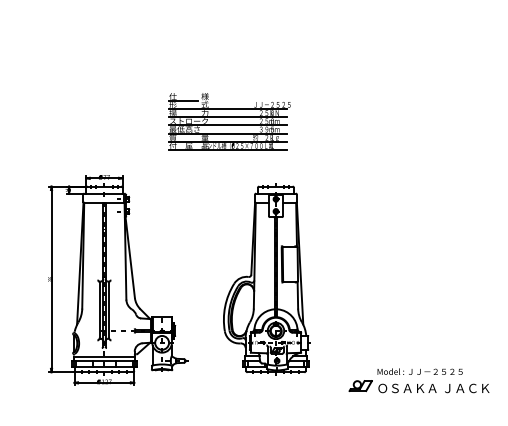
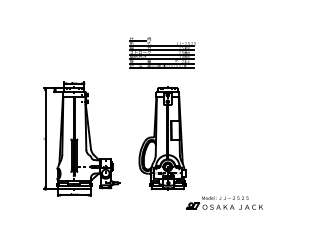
part: (229, 121) -> (162, 52), moved
part: (418, 379) -> (224, 202), moved

